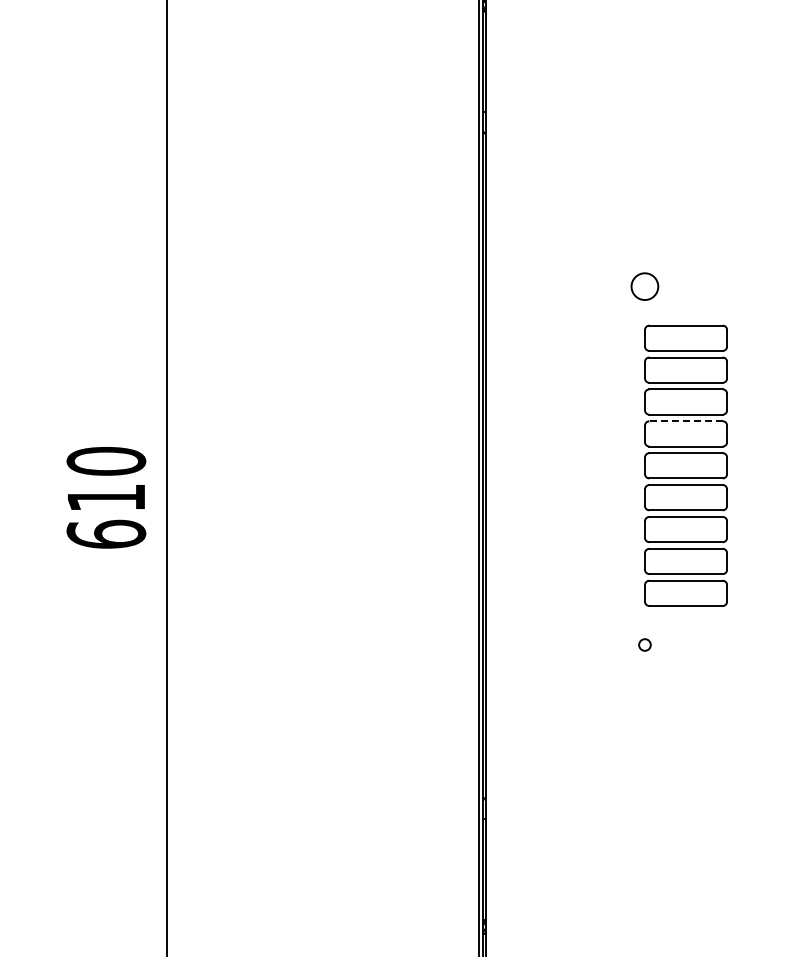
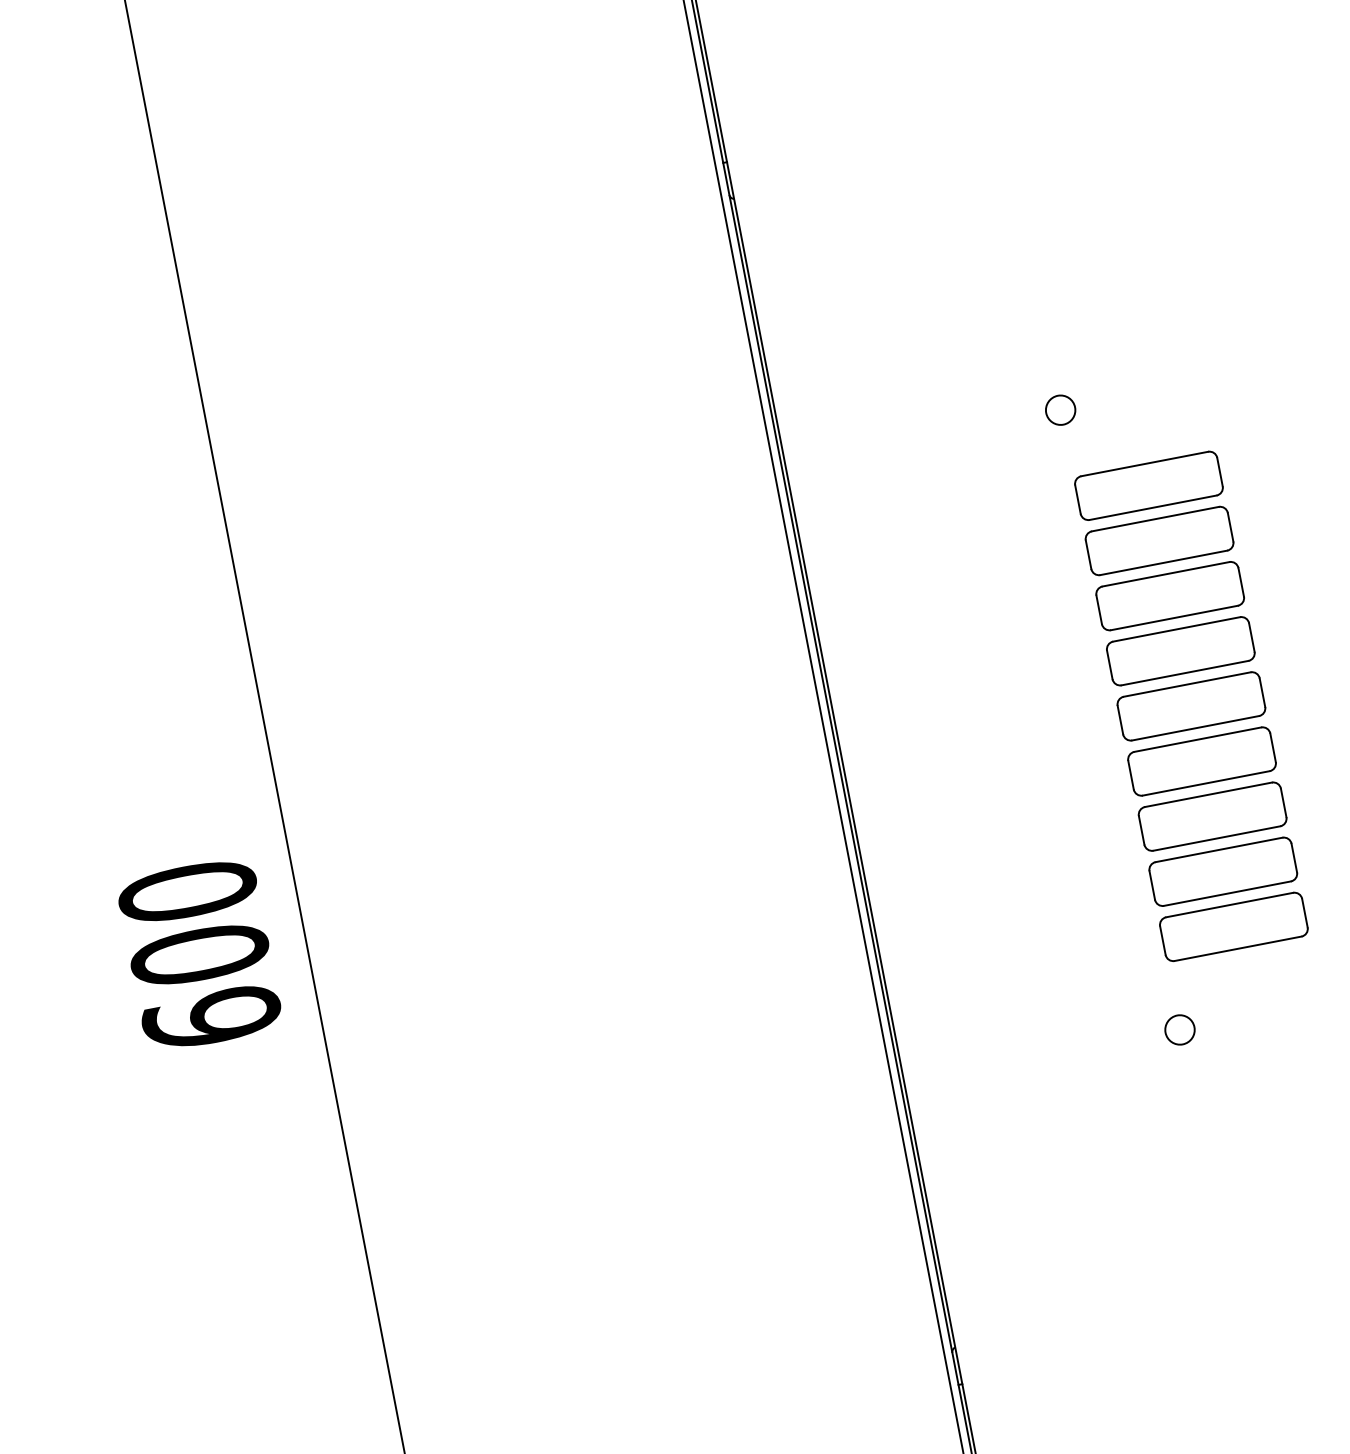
circle: (644, 286) -> (1059, 410), size x0.62
line: (686, 421) -> (1177, 629), dashed -> solid
text: (106, 497) -> (199, 954), 610 -> 600
circle: (644, 644) -> (1179, 1029), size x1.43

